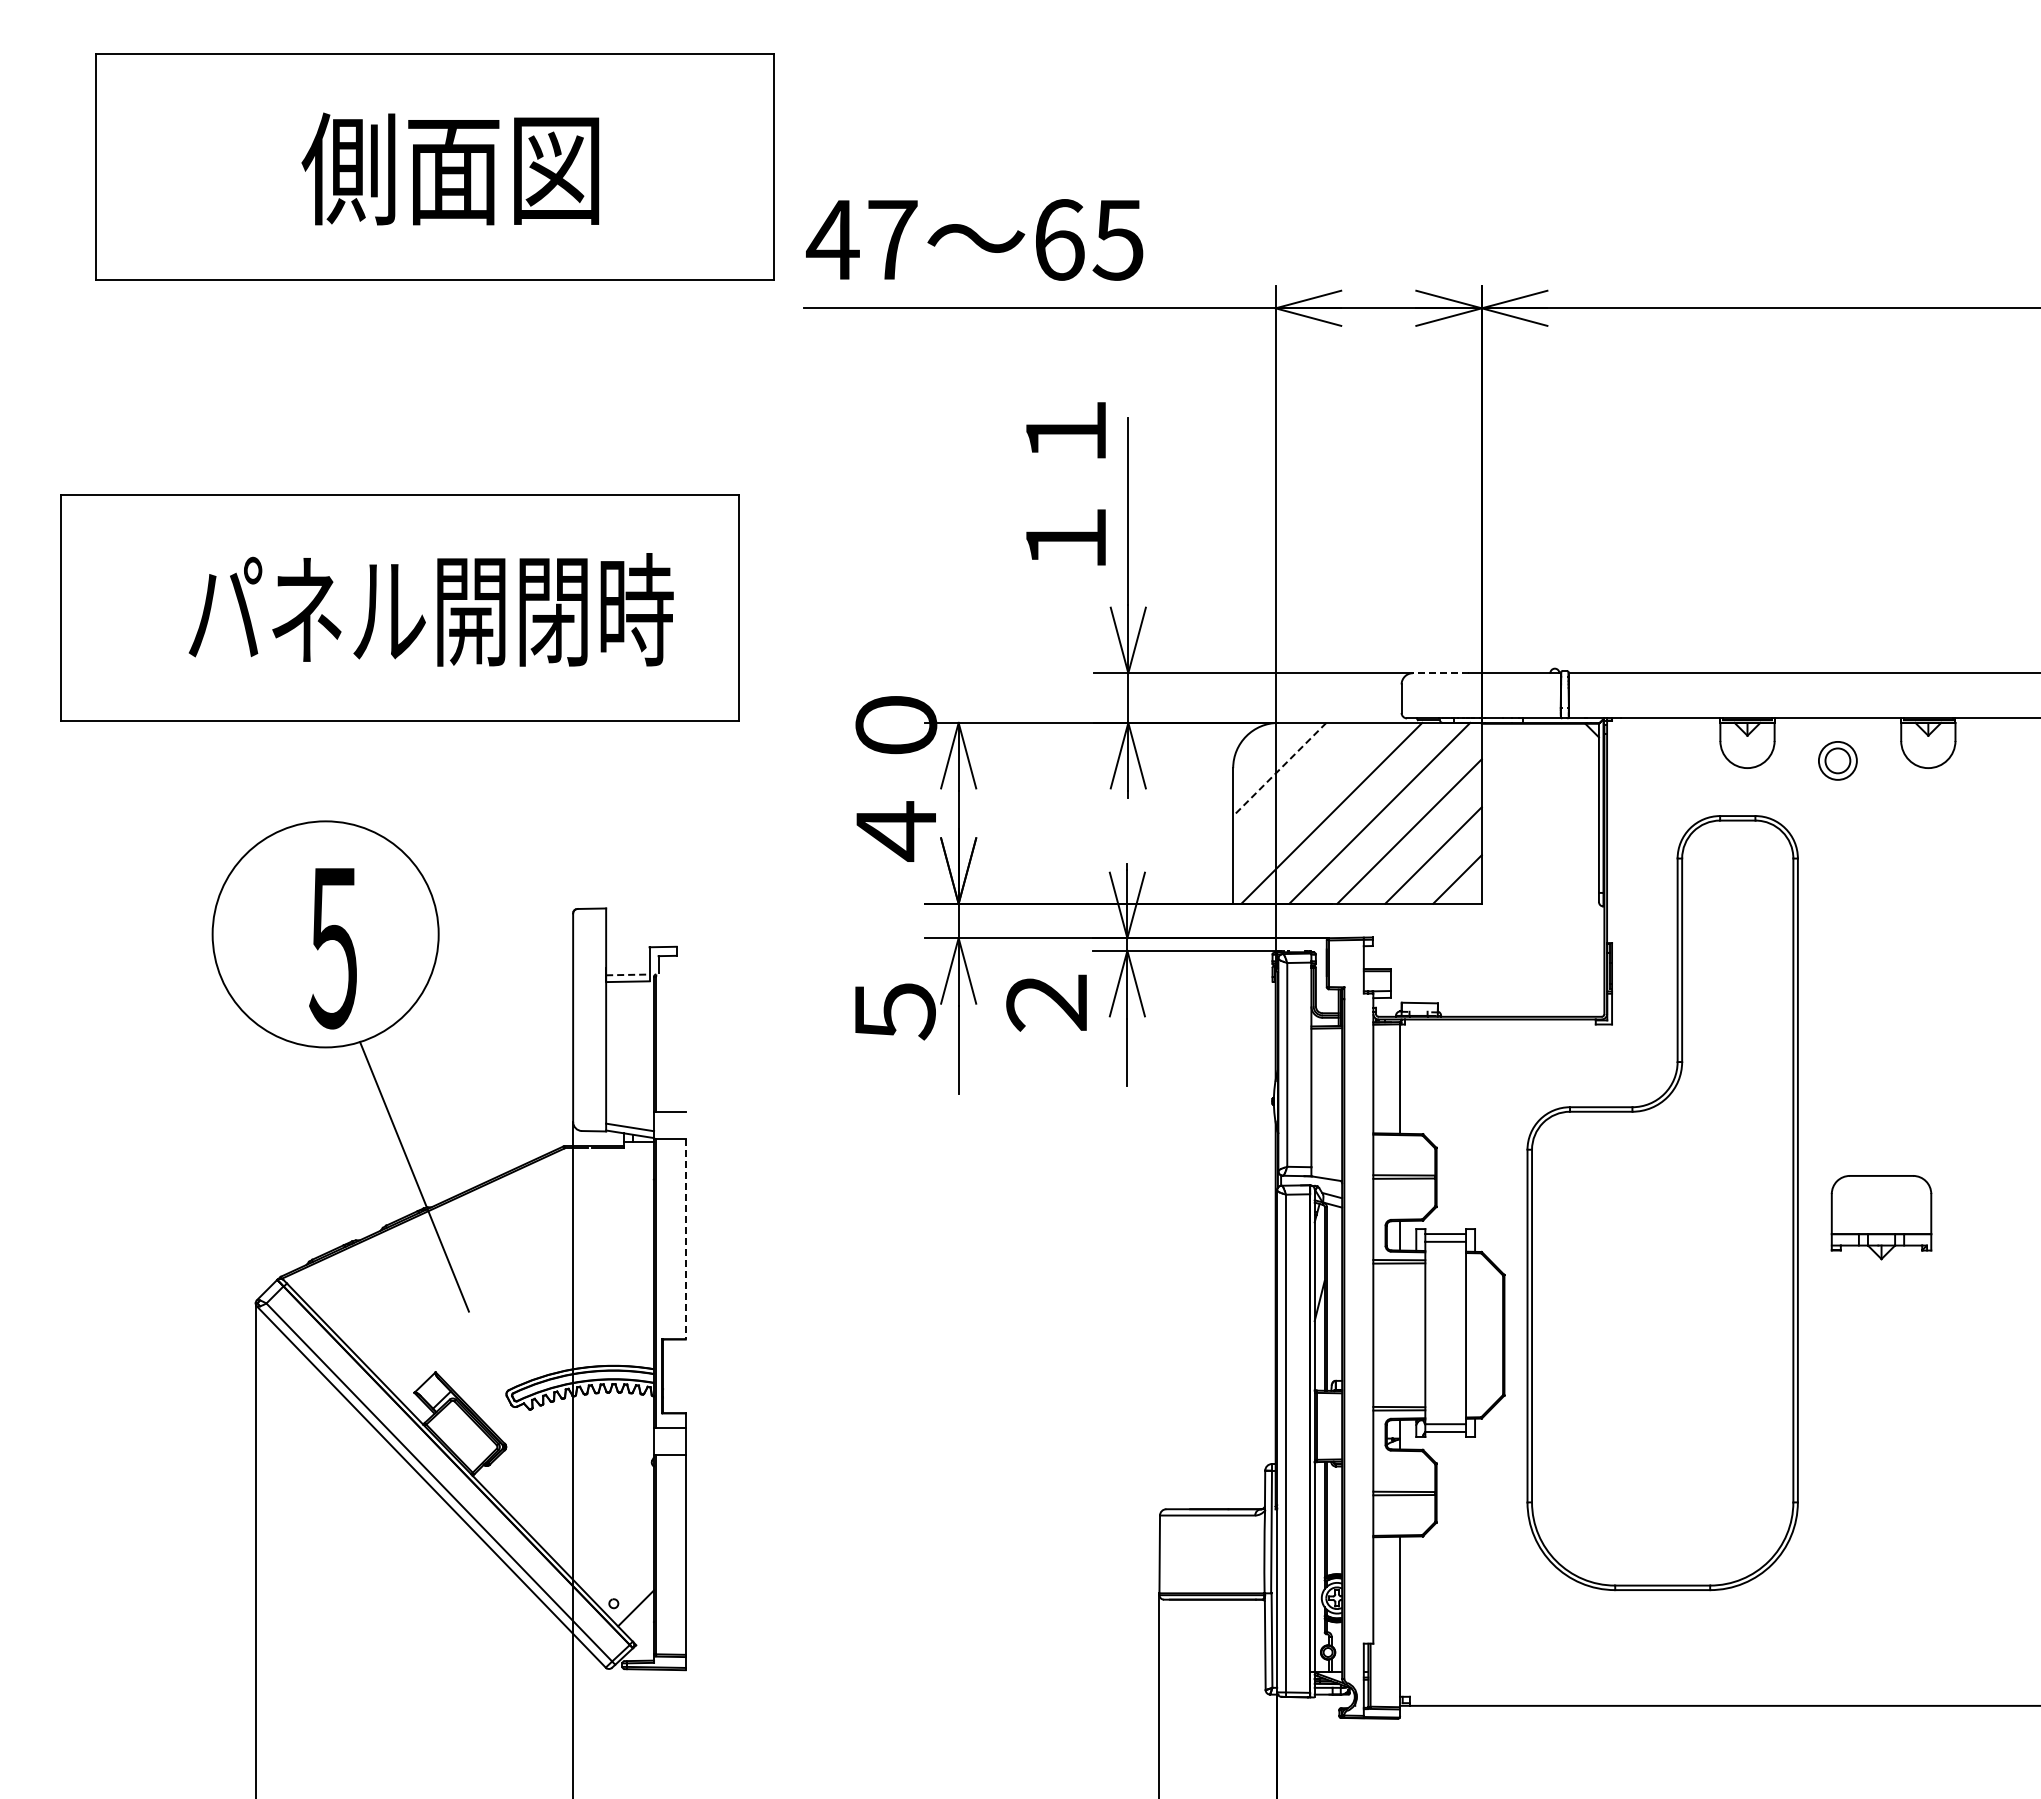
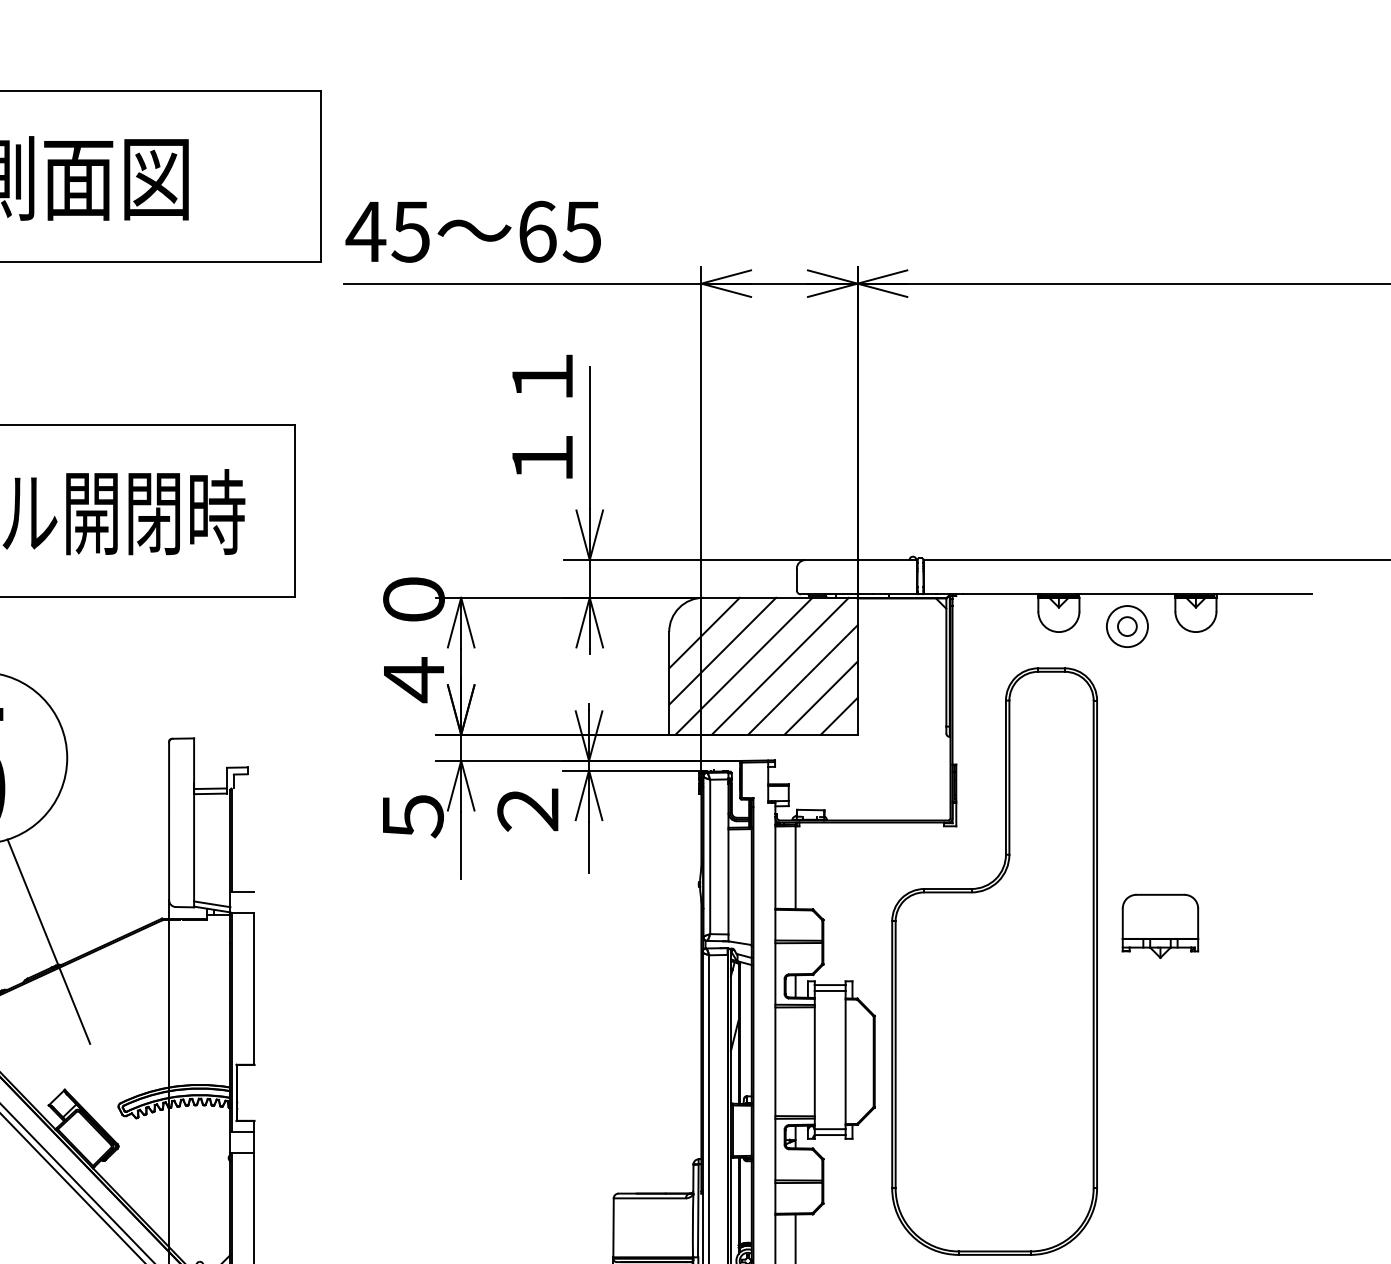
text: (891, 240) -> (410, 232), 47 -> 45
line: (1440, 673) -> (826, 560), dashed -> solid
circle: (1837, 760) -> (1127, 626), size x1.43
line: (1279, 769) -> (704, 633), dashed -> solid
line: (1303, 793) -> (722, 651), added
line: (627, 974) -> (210, 788), dashed -> solid
part: (1881, 1217) -> (1160, 926), moved
line: (685, 1239) -> (254, 989), dashed -> solid

